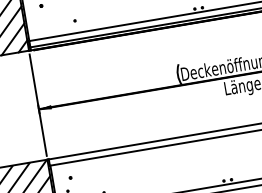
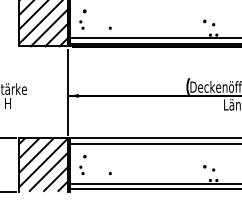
part: (40, 22) -> (81, 24), added
part: (220, 167) -> (209, 168), added

